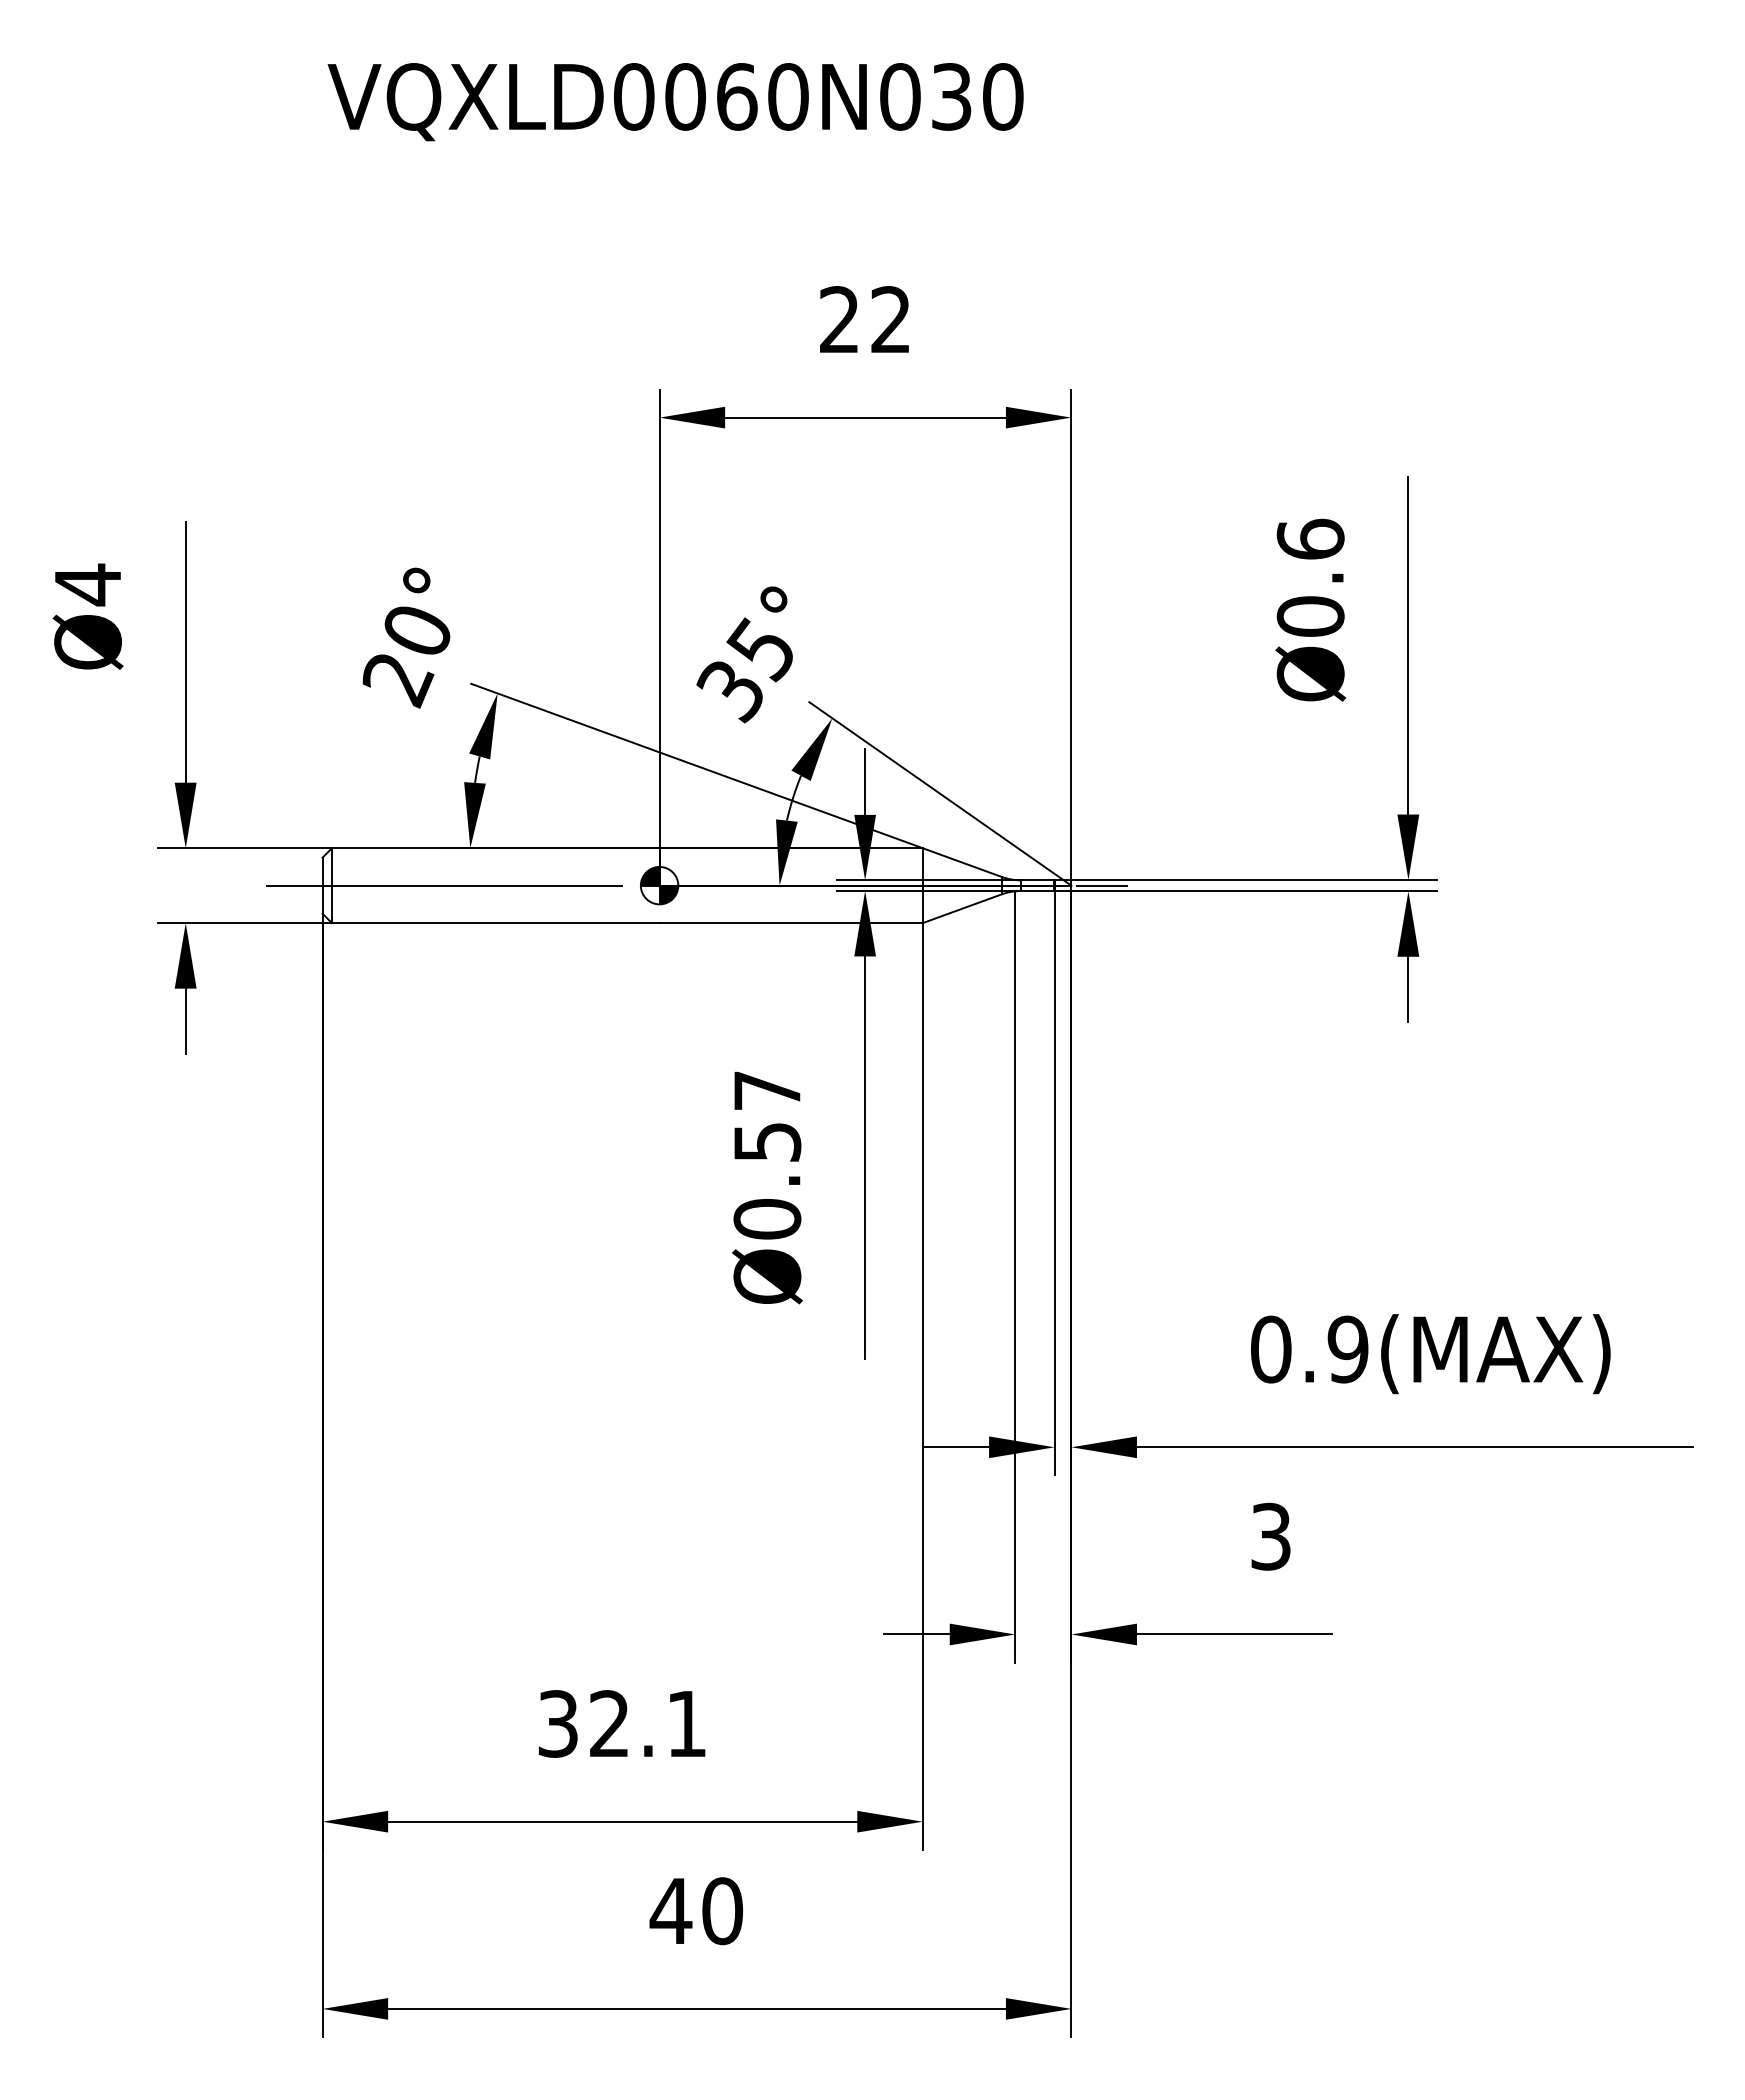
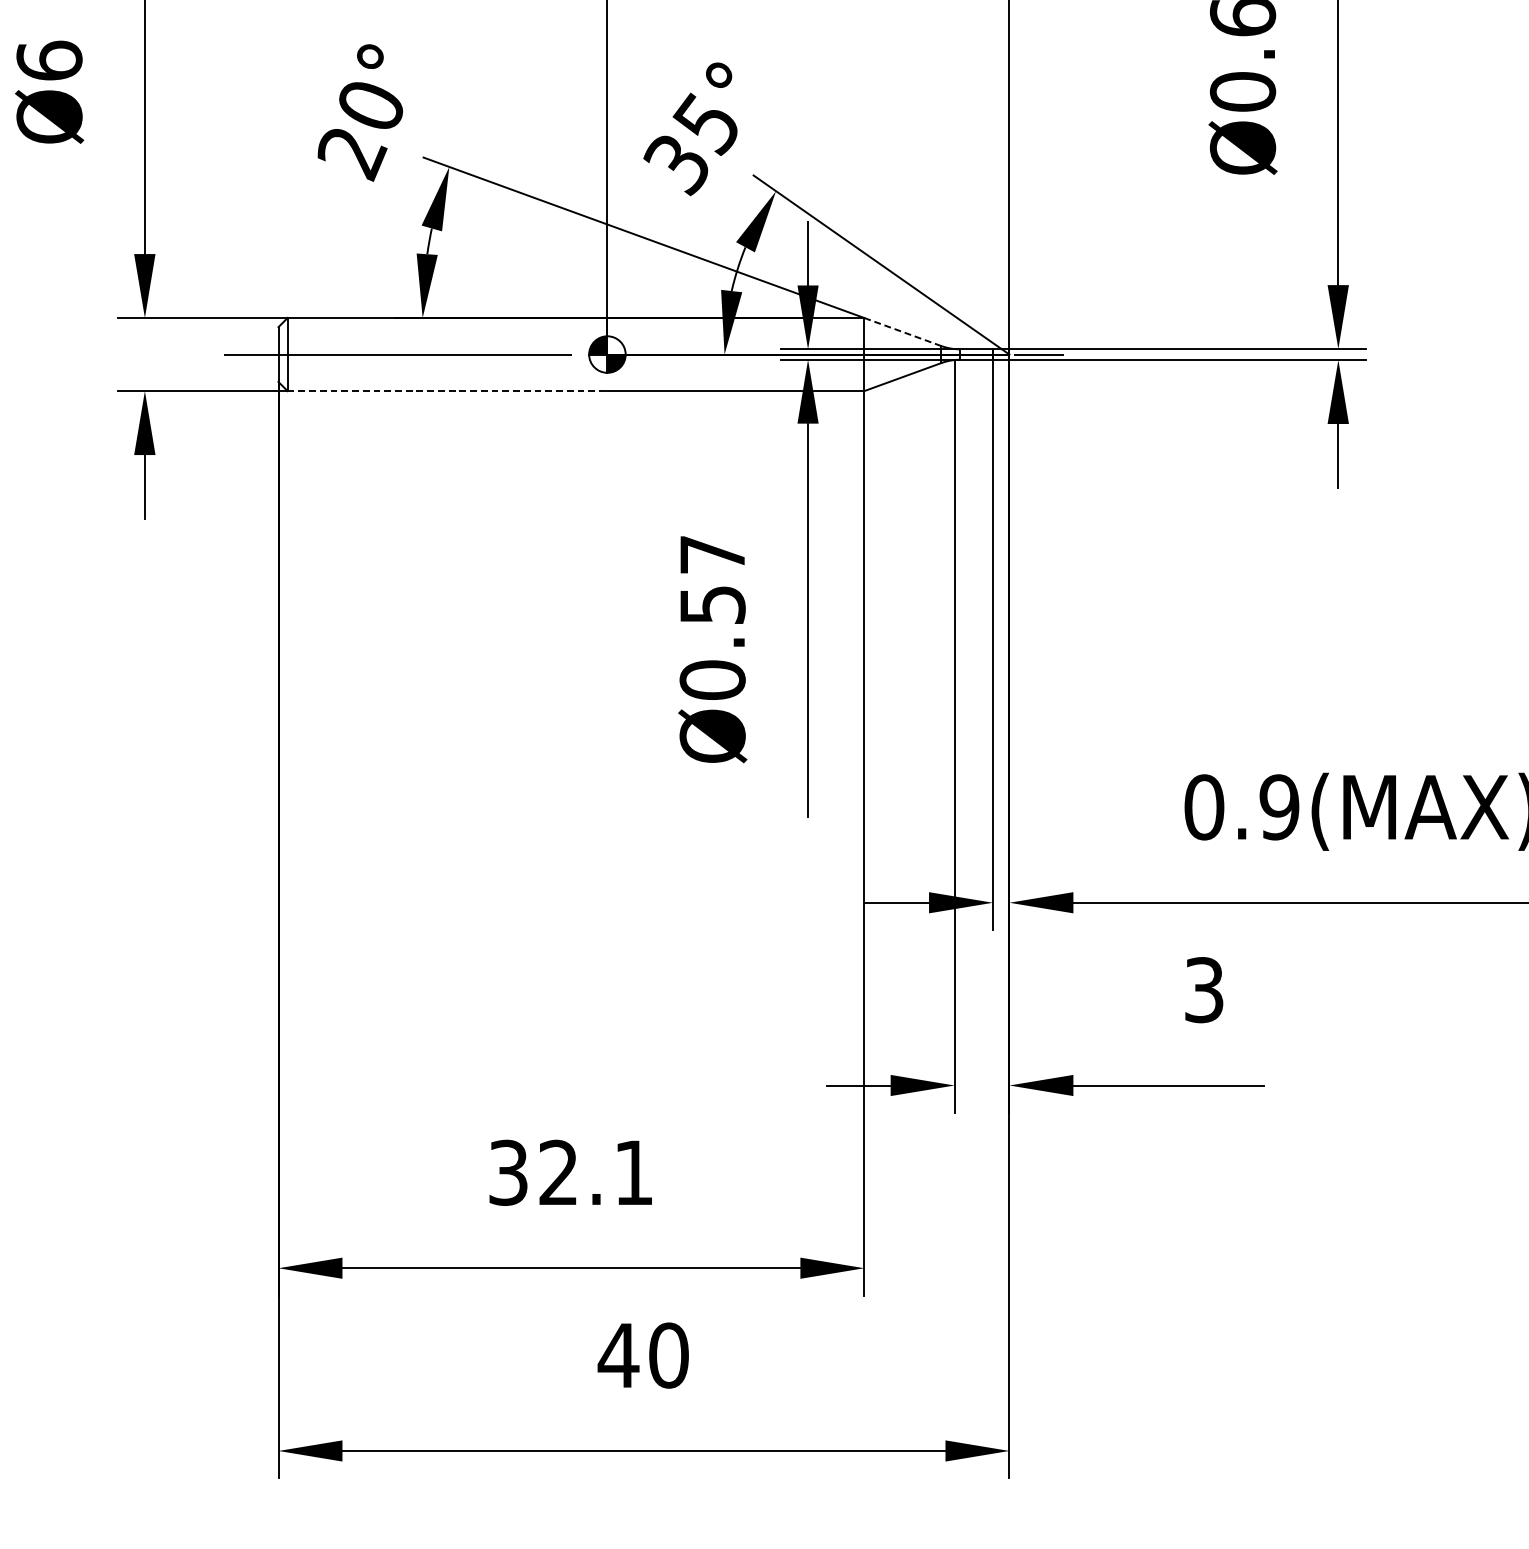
text: (87, 584) -> (49, 60), Ø4 -> Ø6
line: (962, 862) -> (903, 331), solid -> dashed
line: (495, 923) -> (447, 391), solid -> dashed

